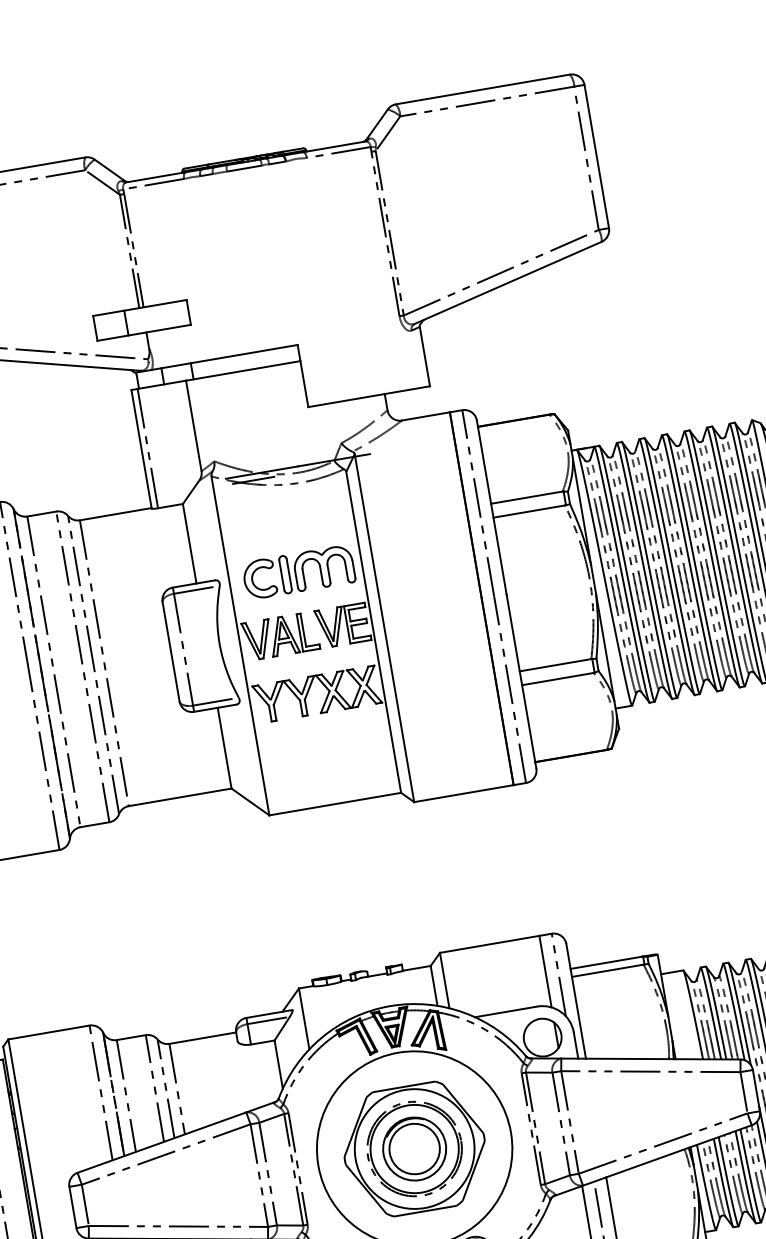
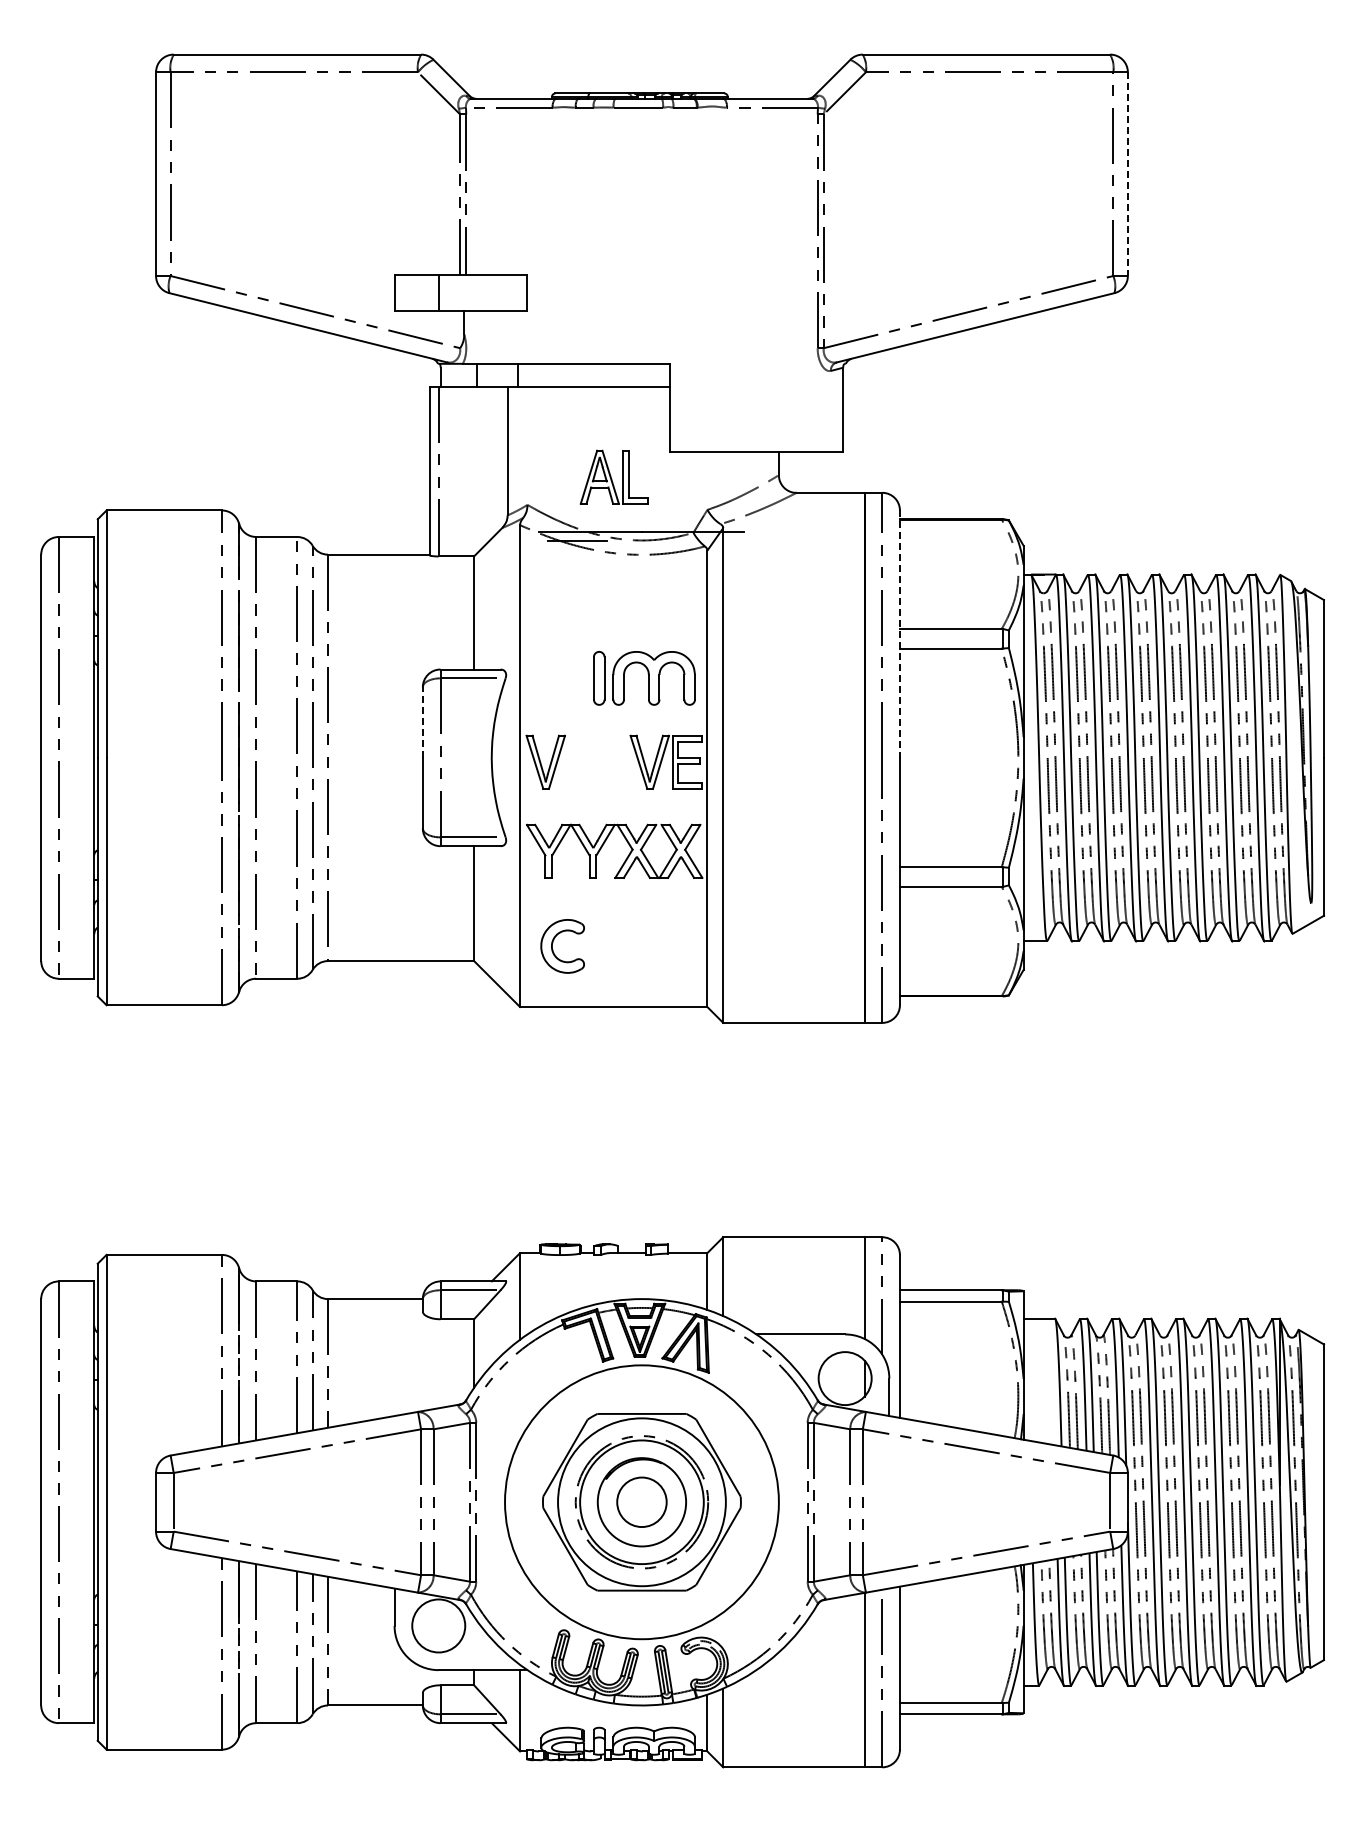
line: (596, 156) -> (1127, 174), solid -> dashed
line: (491, 507) -> (899, 634), solid -> dashed
part: (253, 578) -> (553, 943), moved
line: (166, 627) -> (422, 722), solid -> dashed
part: (292, 633) -> (613, 476), moved
circle: (414, 1148) -> (641, 1501), size x0.7

